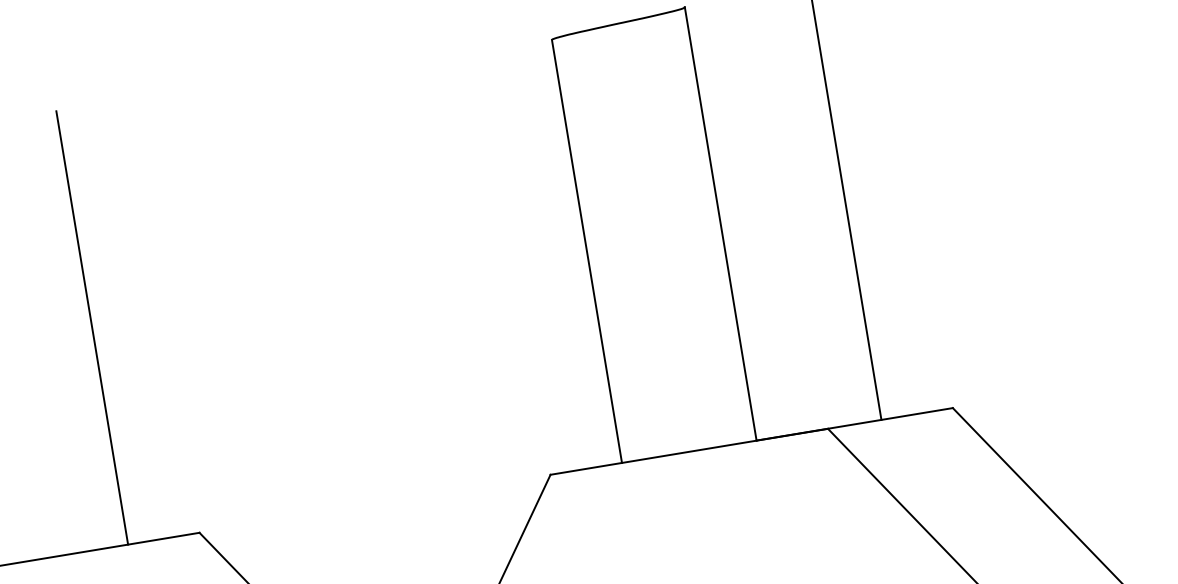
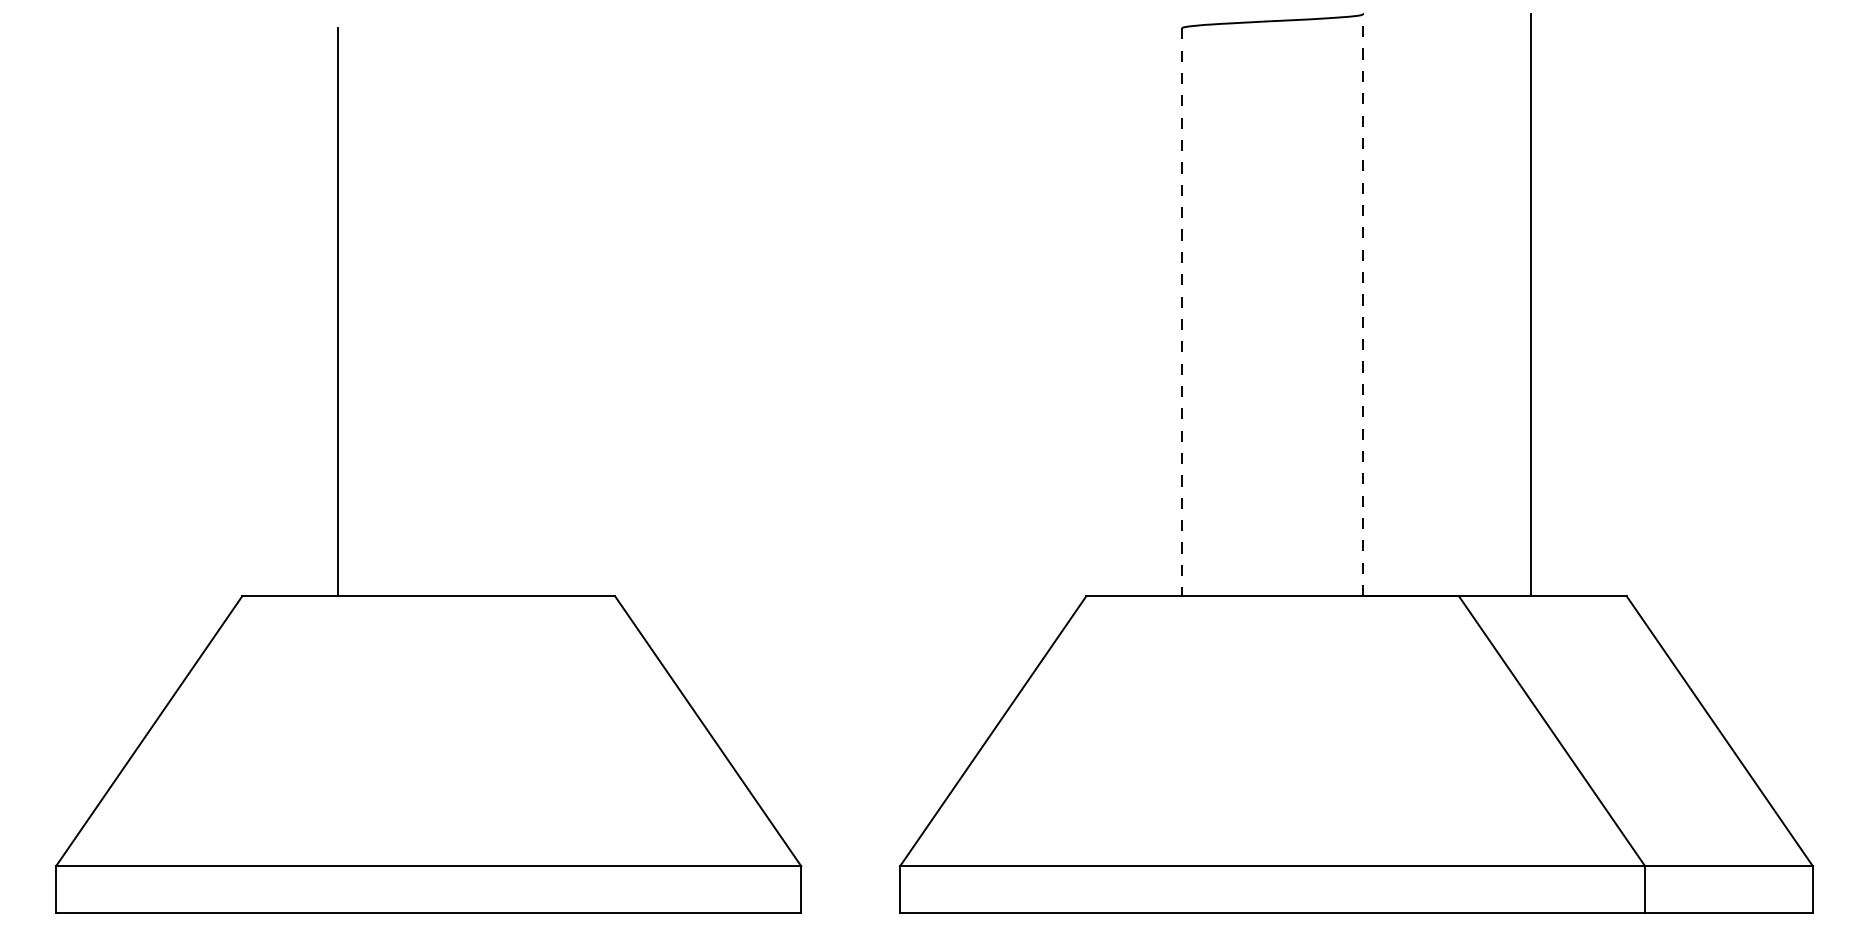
line: (720, 223) -> (1363, 304), solid -> dashed
line: (587, 251) -> (1182, 312), solid -> dashed
line: (92, 328) -> (519, 305), removed

